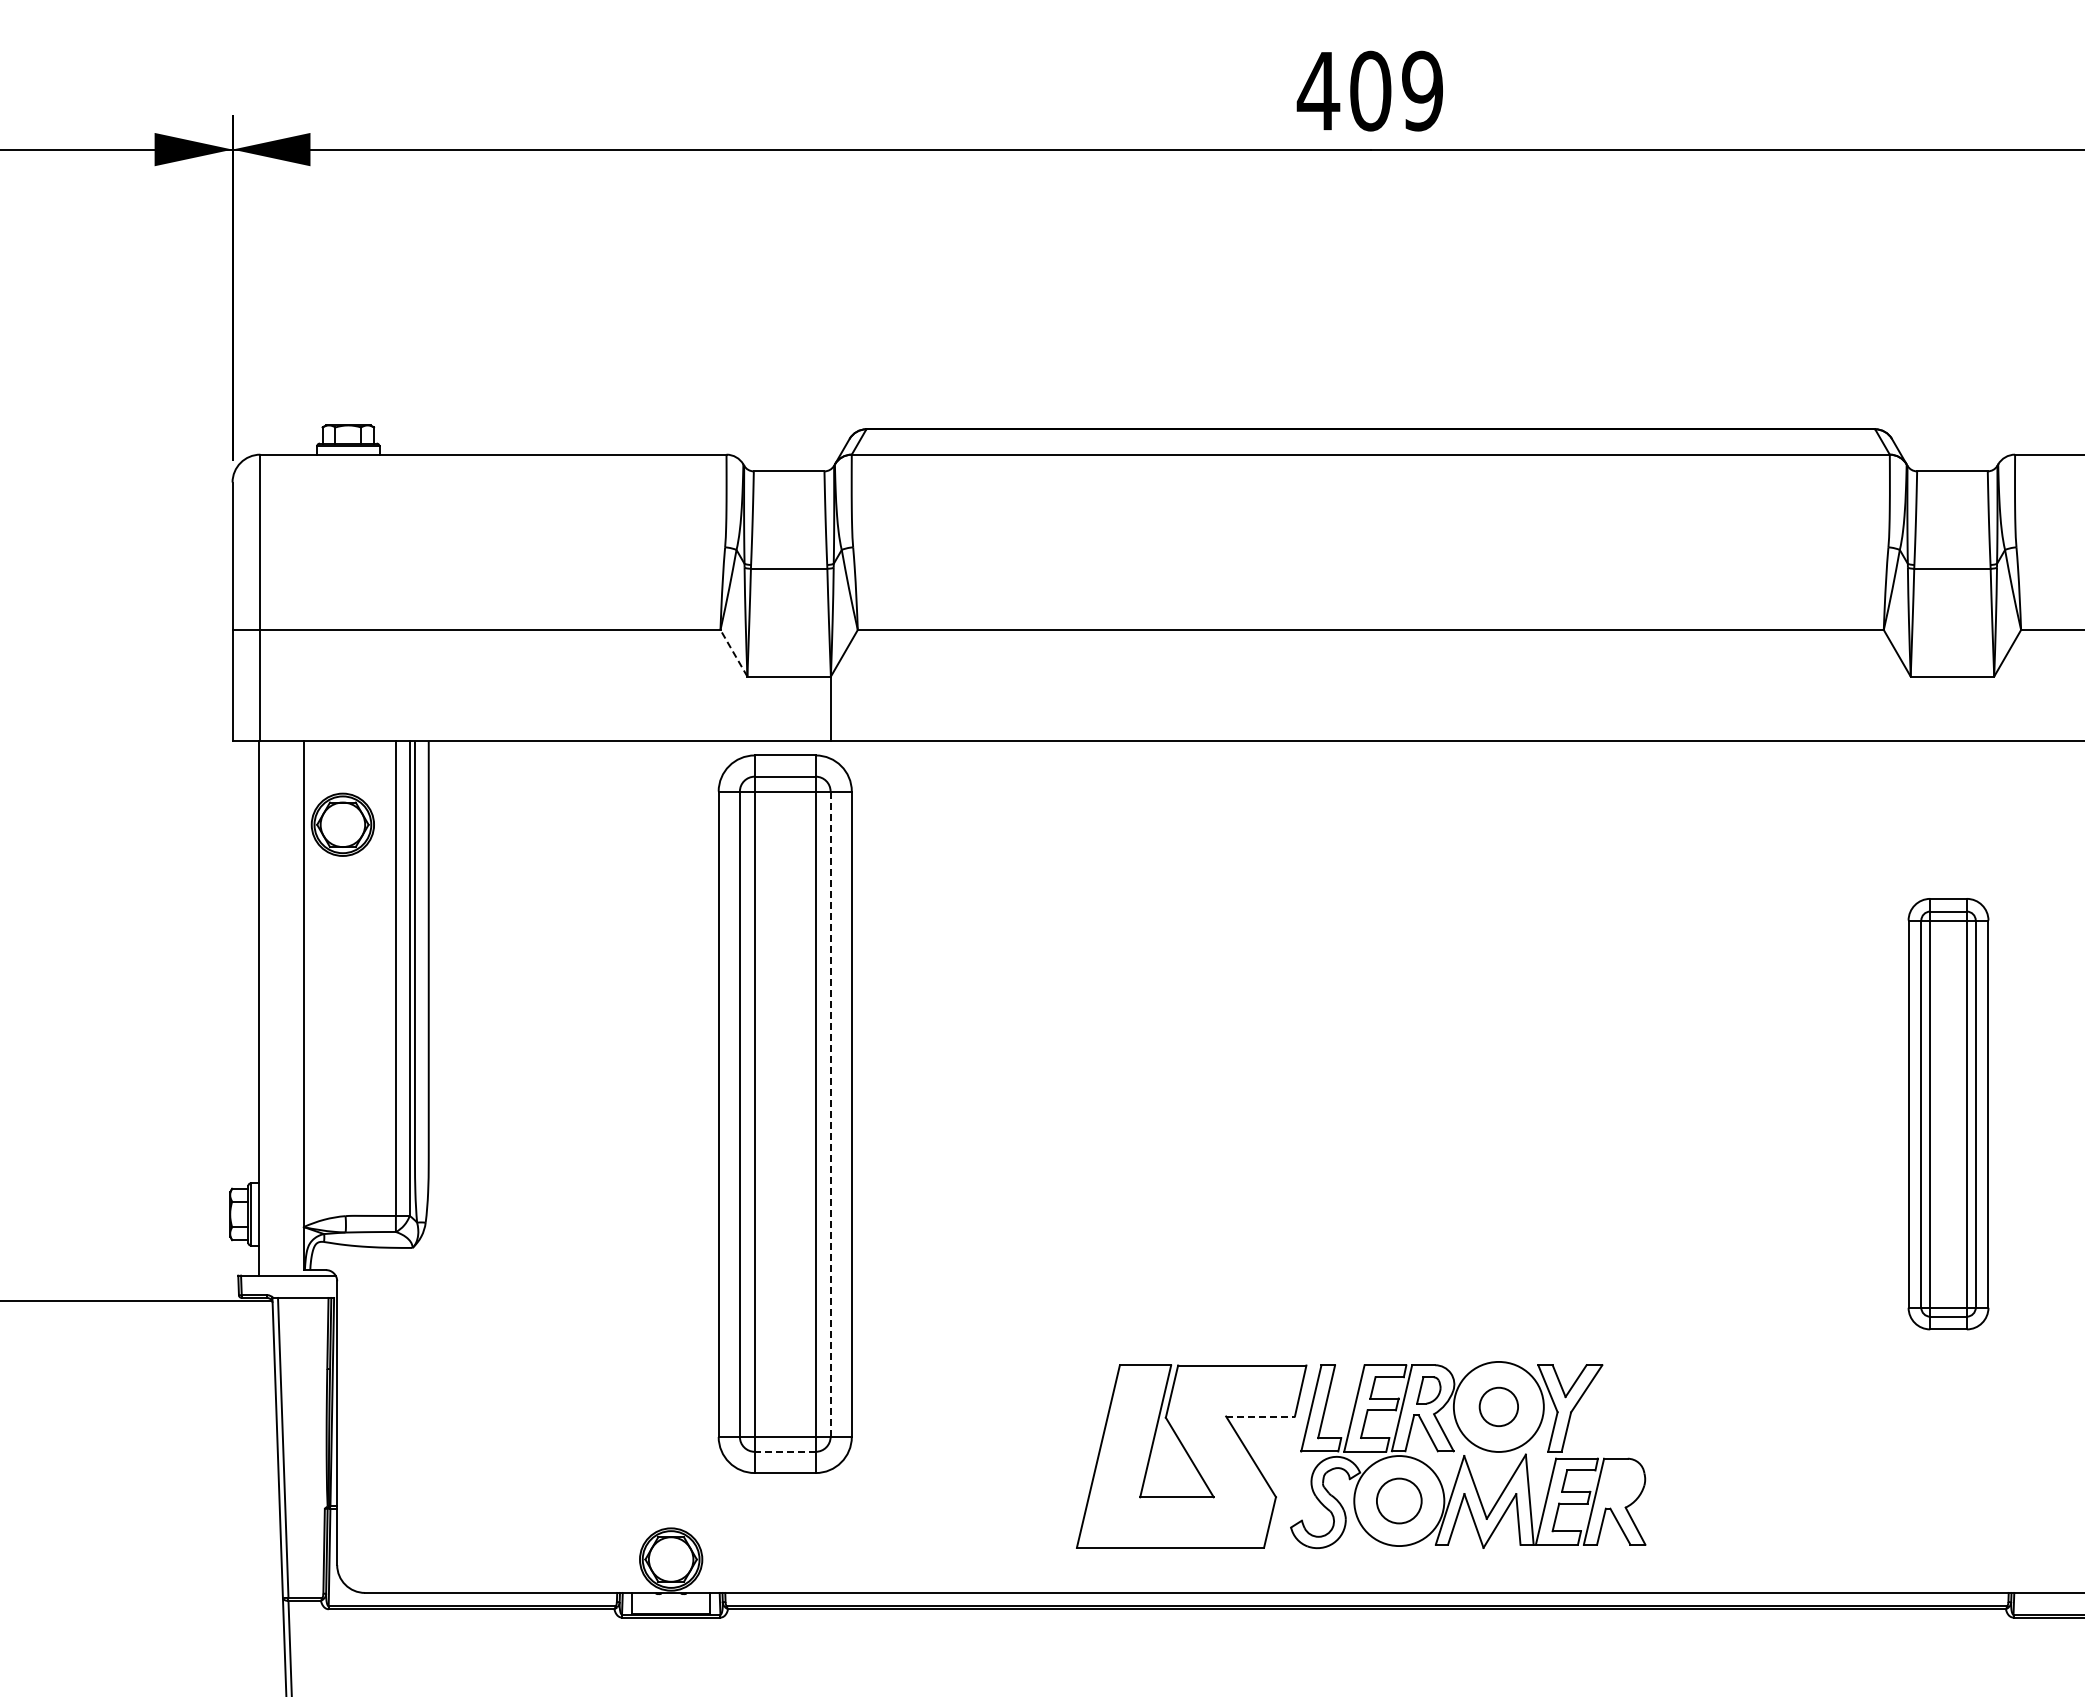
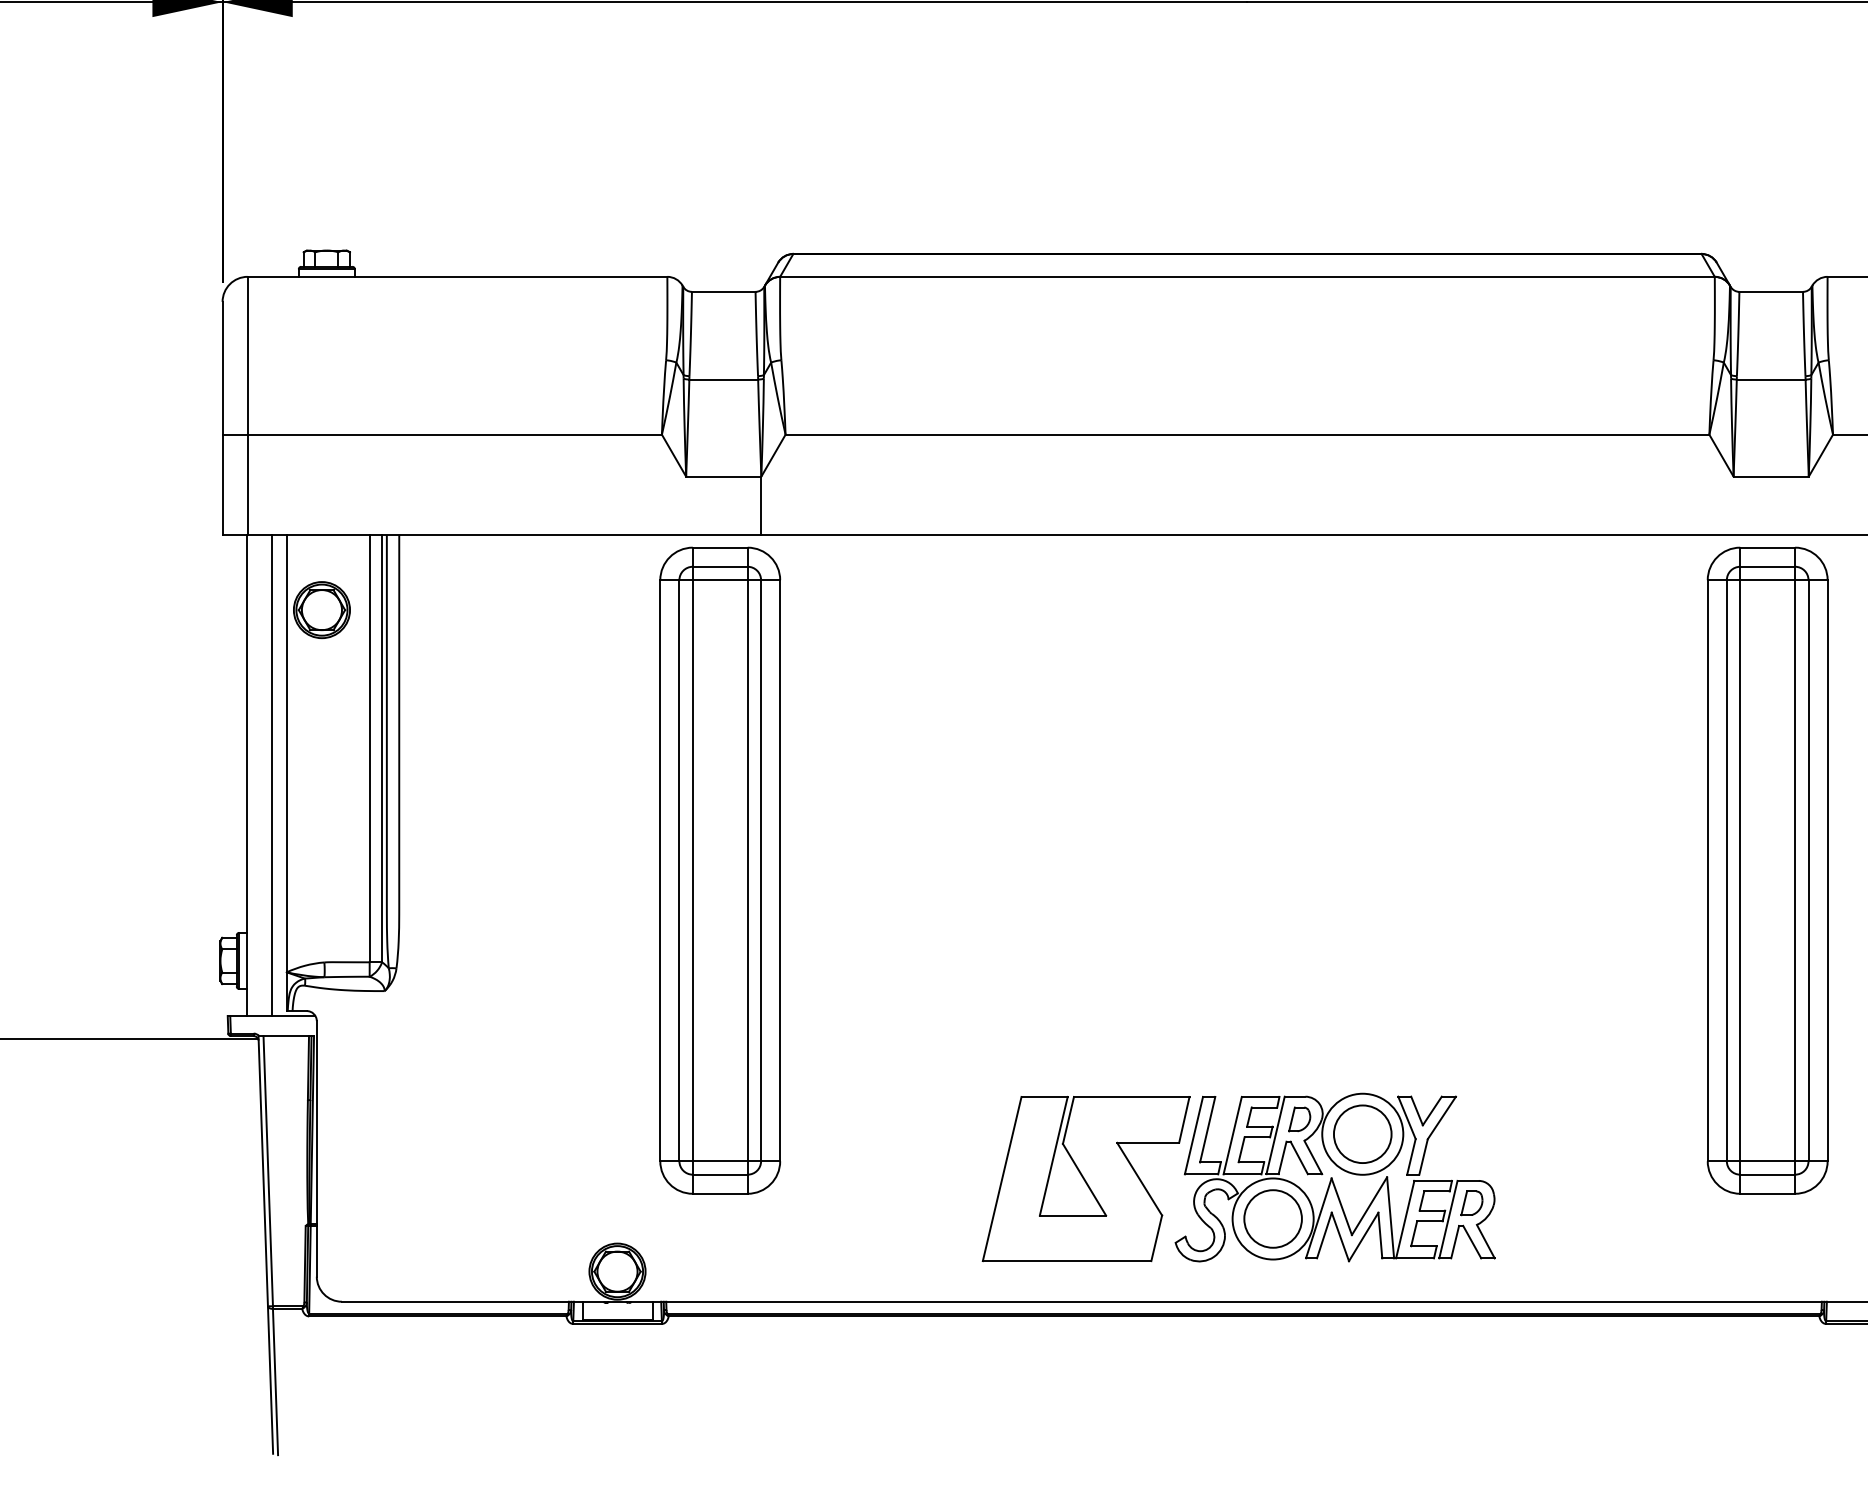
line: (733, 653) -> (673, 455), dashed -> solid
line: (287, 1008) -> (272, 775), added
part: (1948, 1113) -> (1767, 870), size x1.67
line: (830, 1114) -> (760, 870), dashed -> solid
circle: (1498, 1406) -> (1362, 1133), size x1.67
line: (1261, 1416) -> (1149, 1142), dashed -> solid
line: (784, 1451) -> (719, 1174), dashed -> solid
part: (1619, 1483) -> (1471, 1203), added
circle: (1399, 1501) -> (1273, 1219), size x1.43

